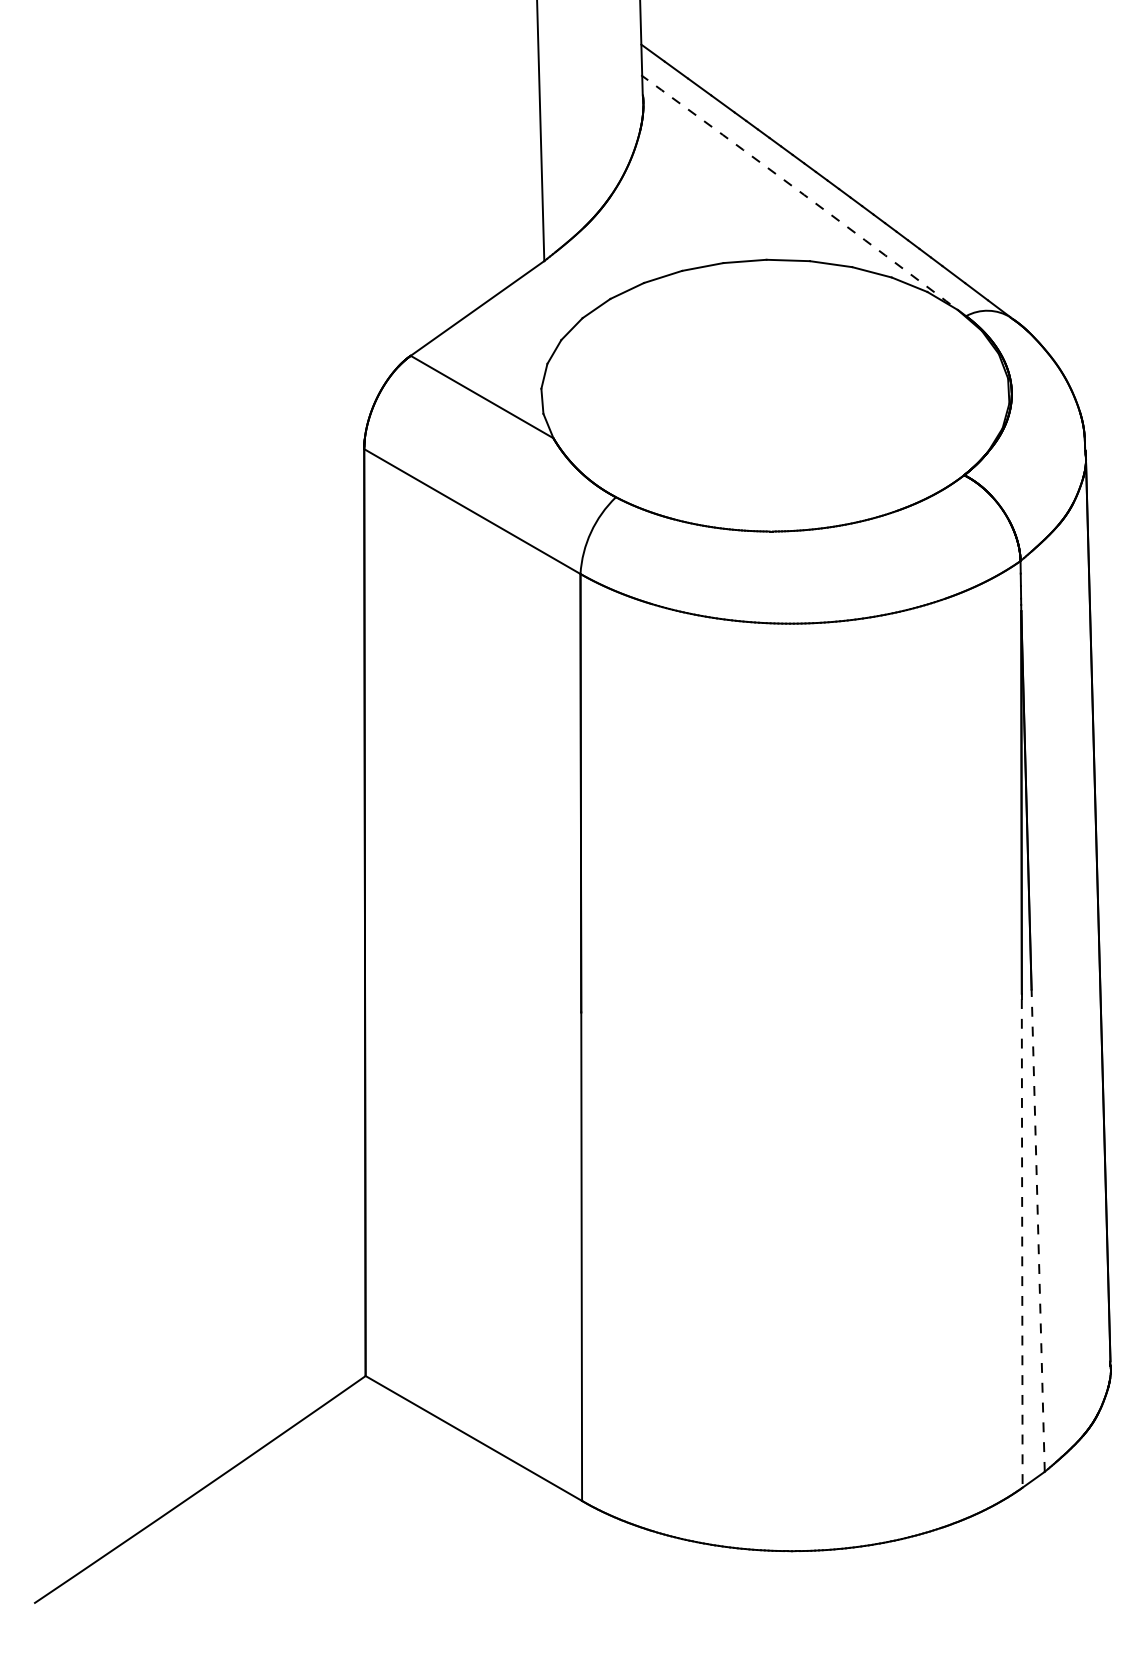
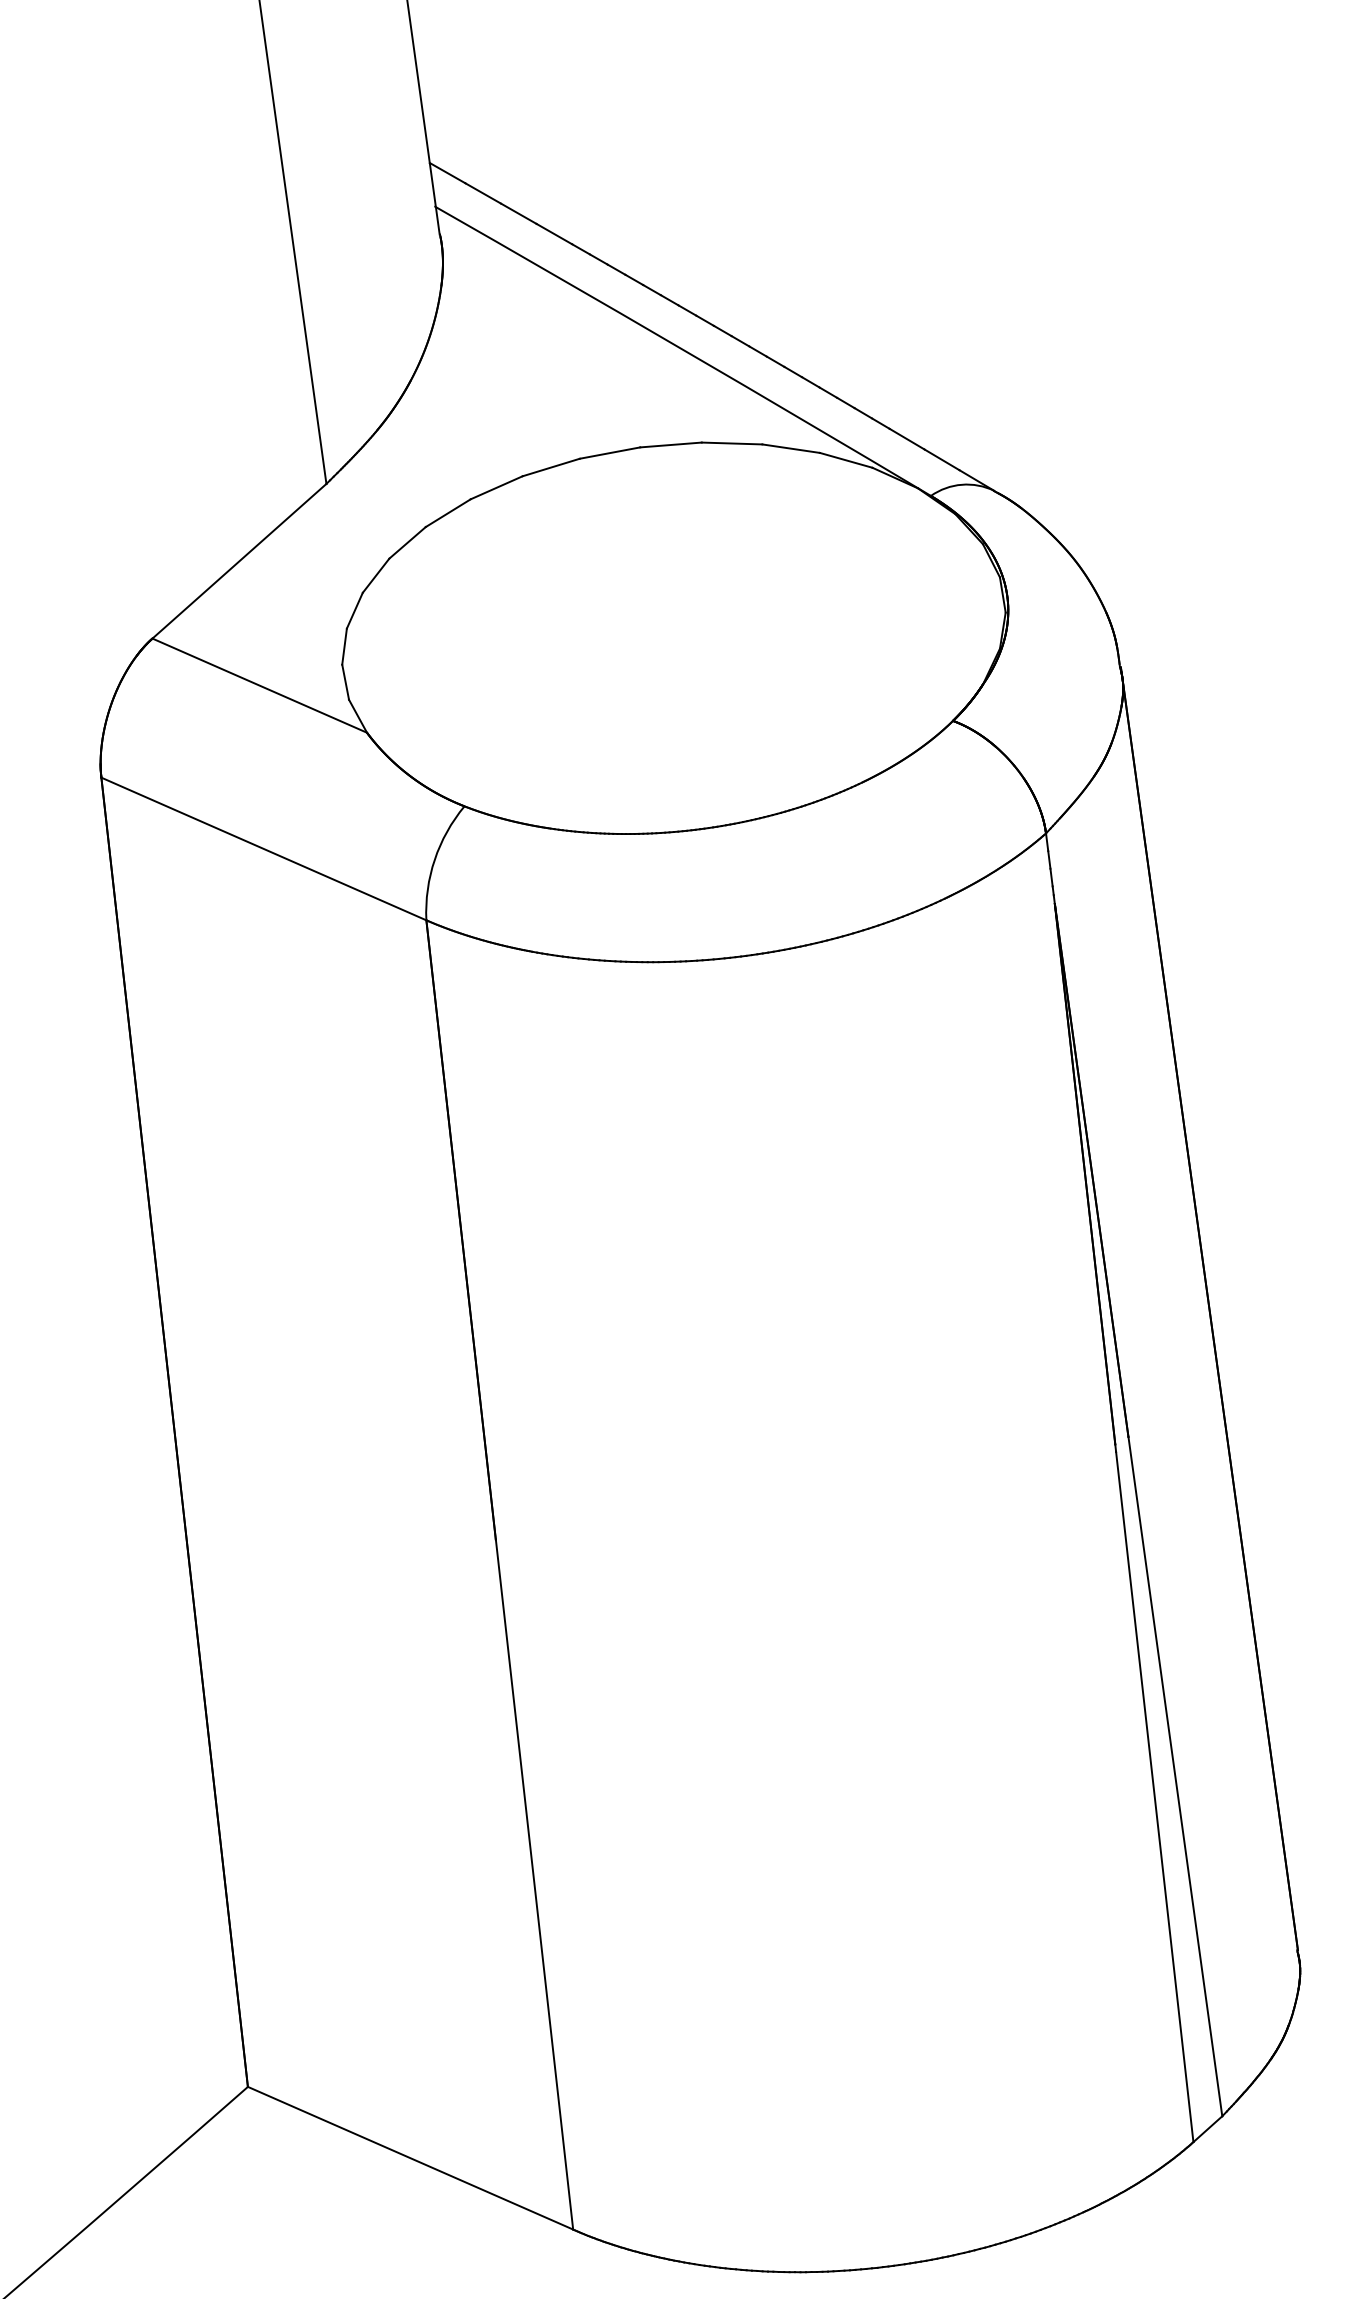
arc: (804, 194) -> (683, 349), dashed -> solid
line: (1038, 1230) -> (1175, 1776), dashed -> solid
line: (1022, 1243) -> (1155, 1797), dashed -> solid

